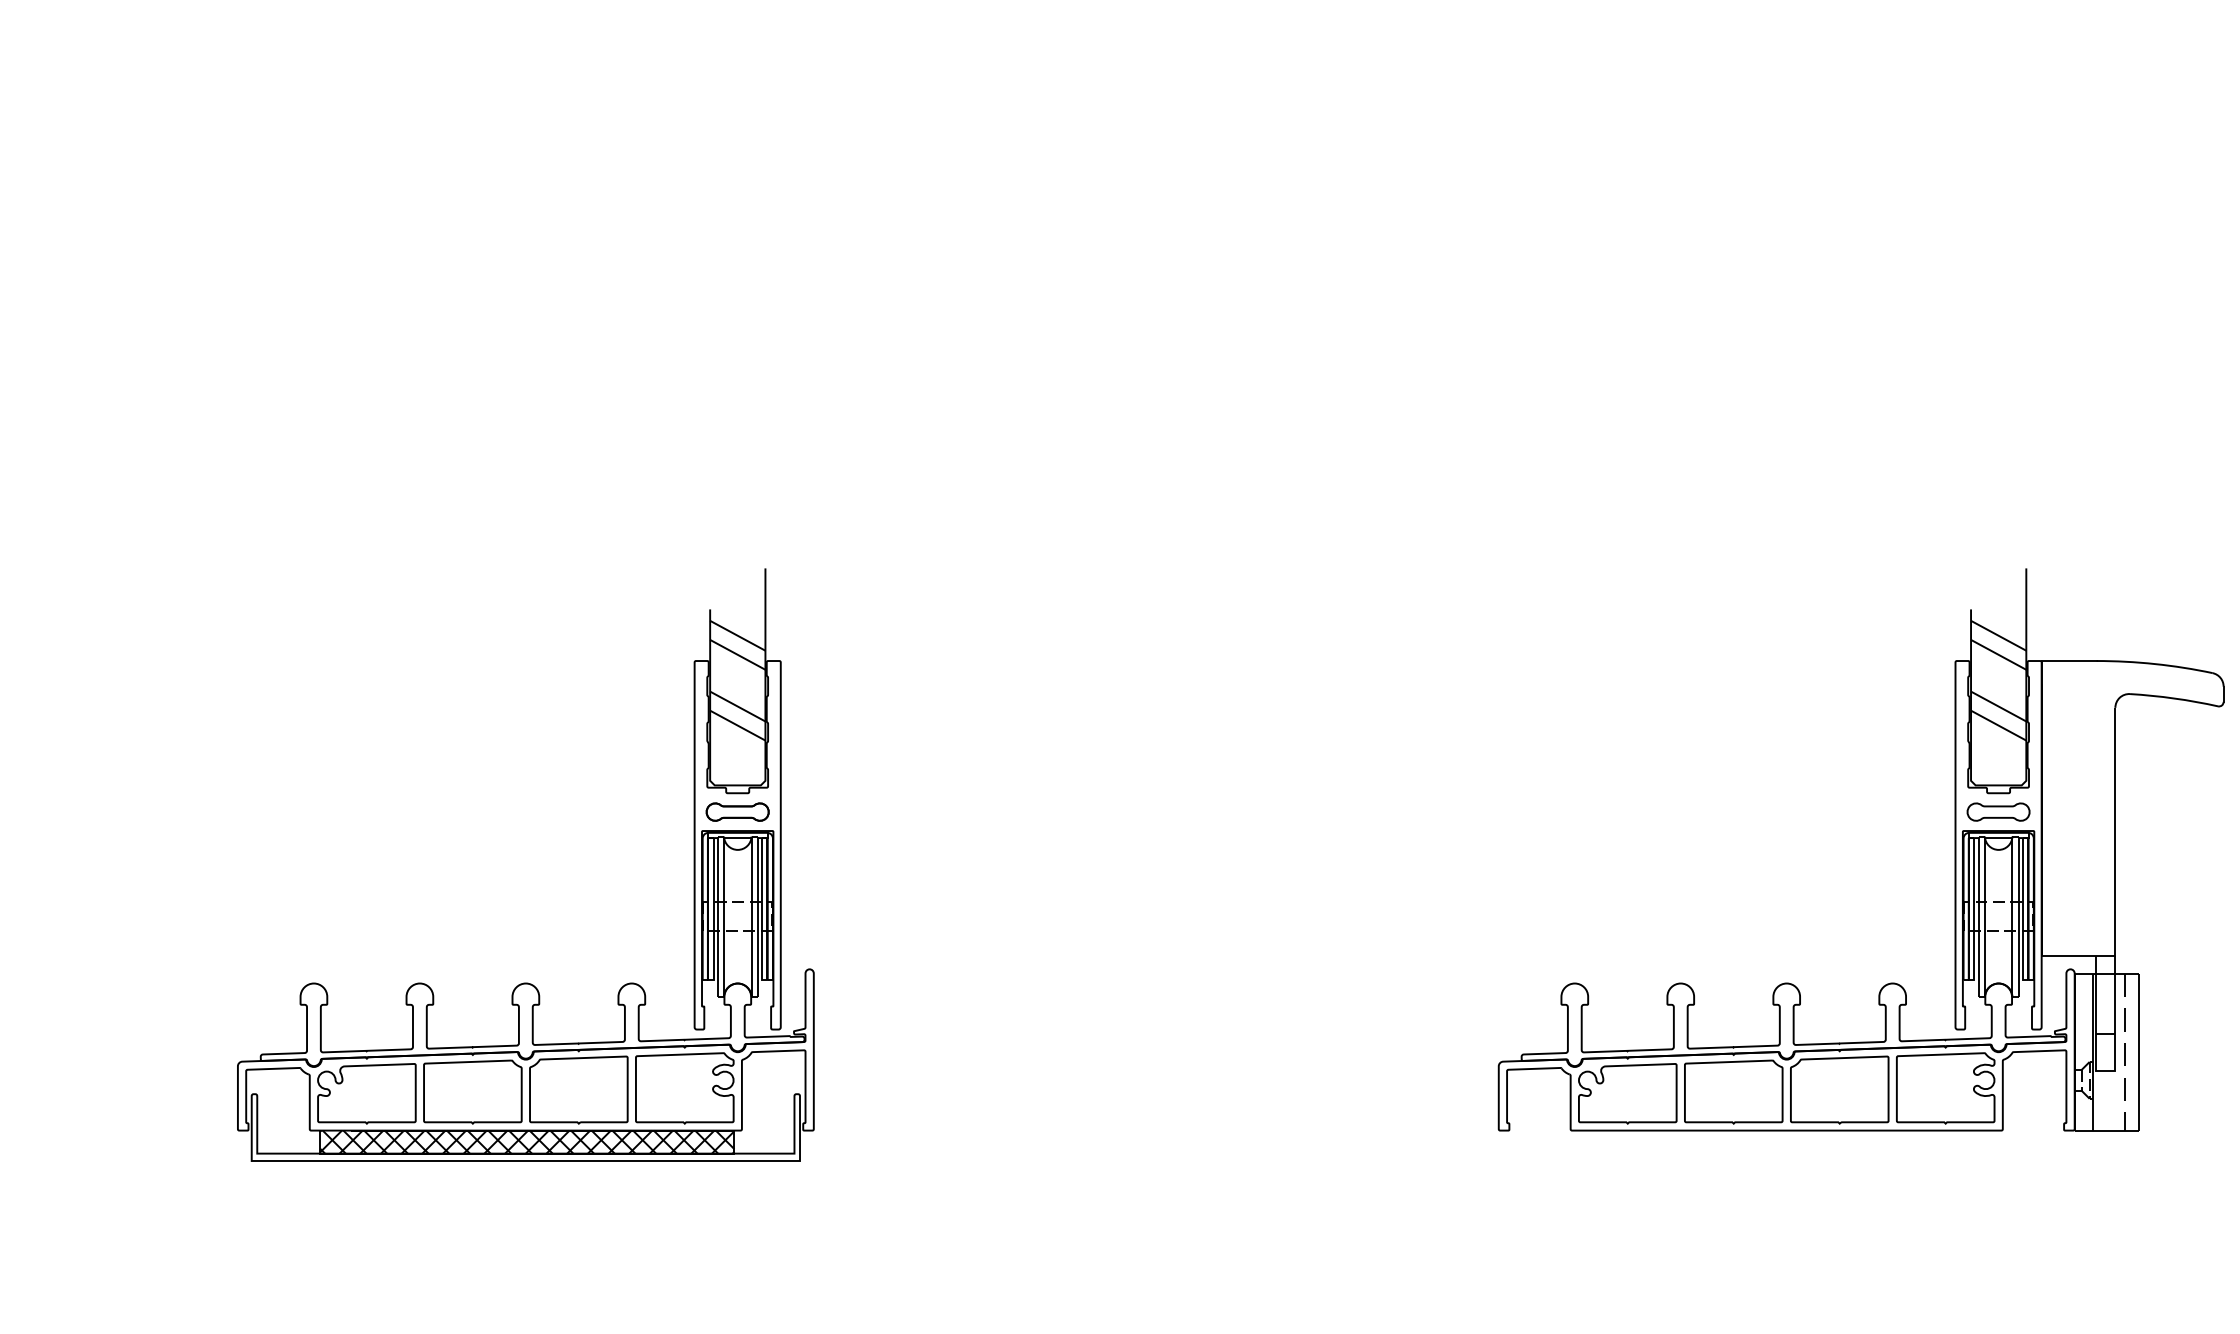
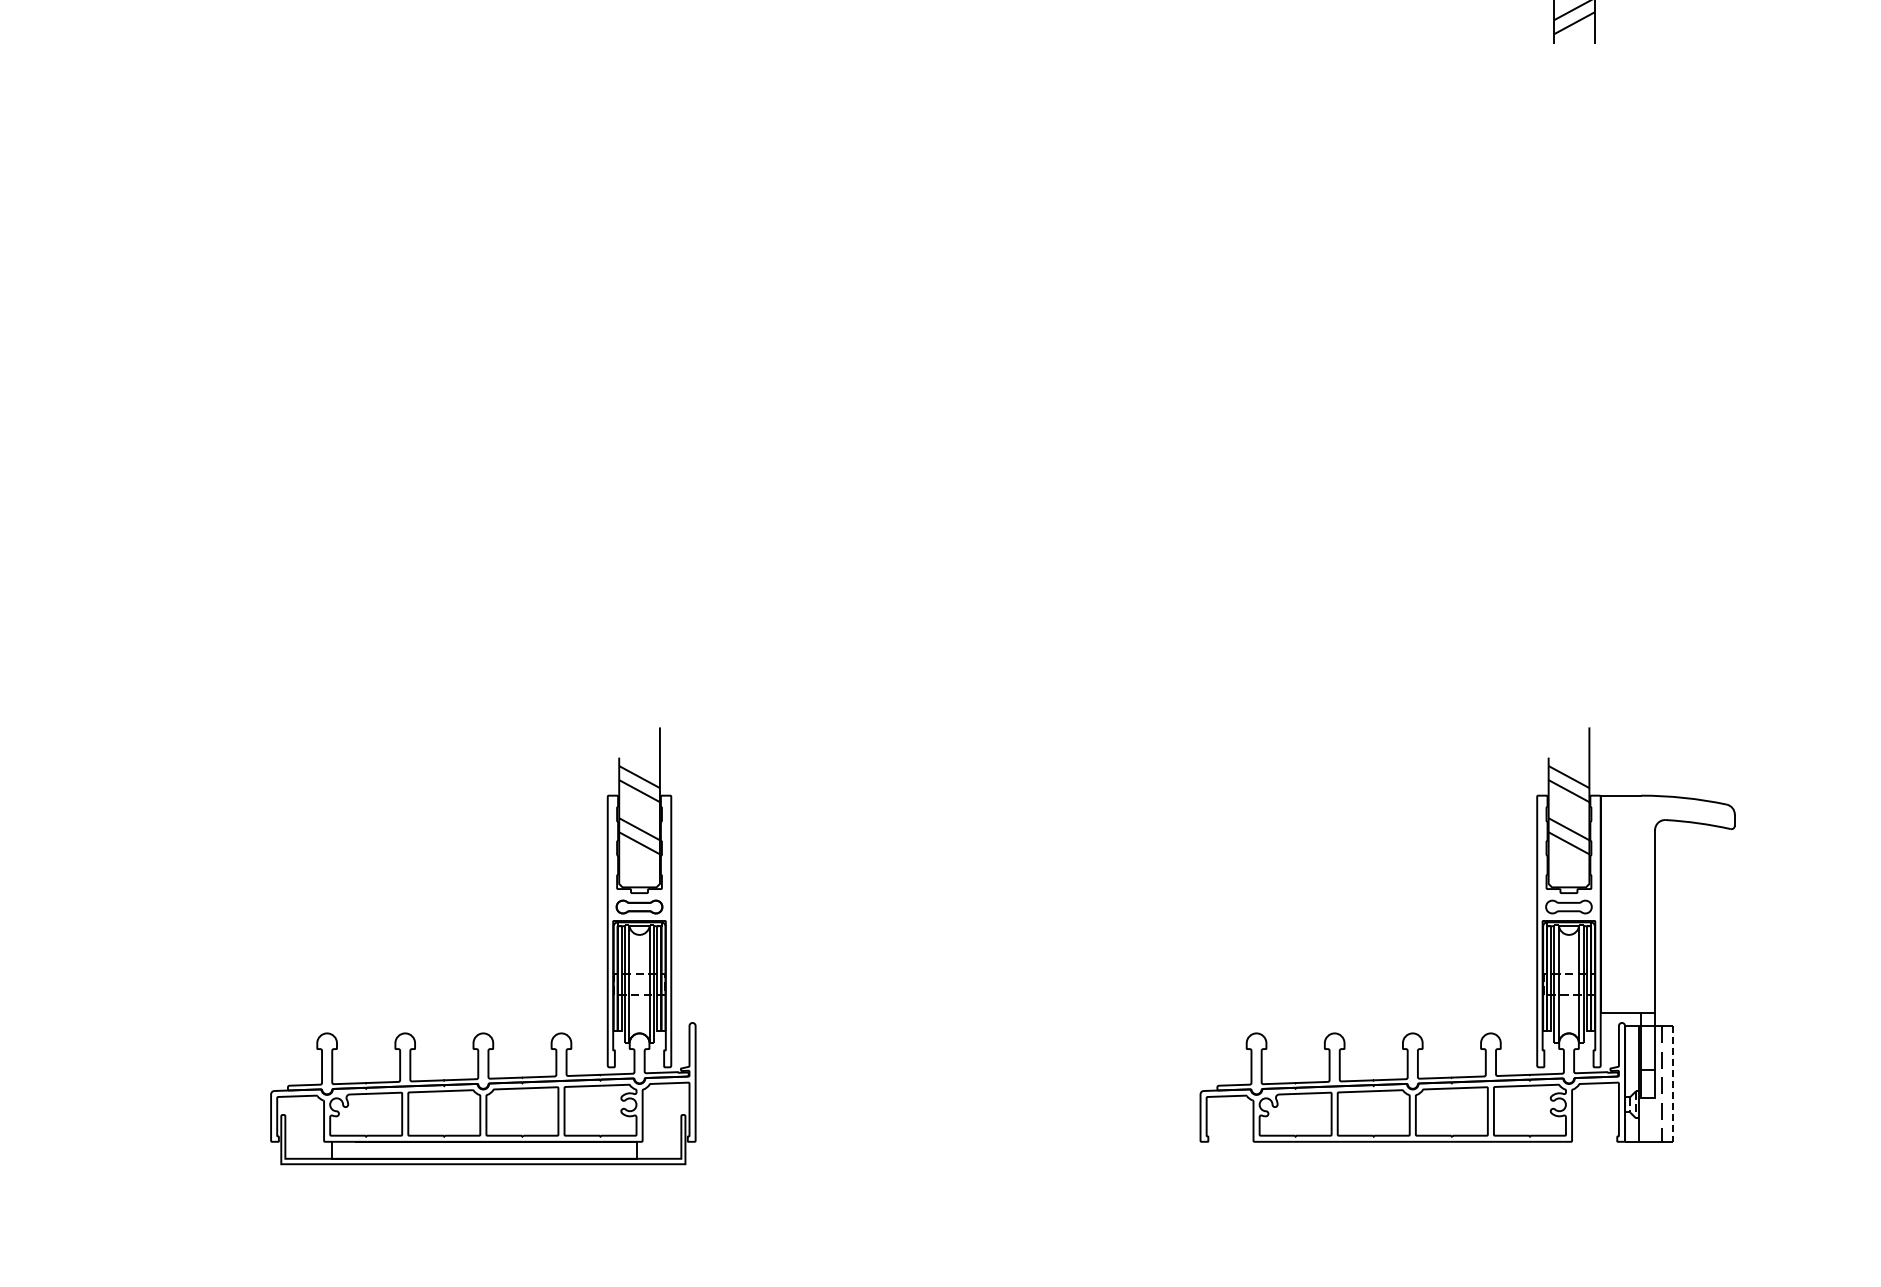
line: (2139, 1052) -> (1672, 1084), solid -> dashed
hatch: (527, 1141) -> (484, 1149), removed

